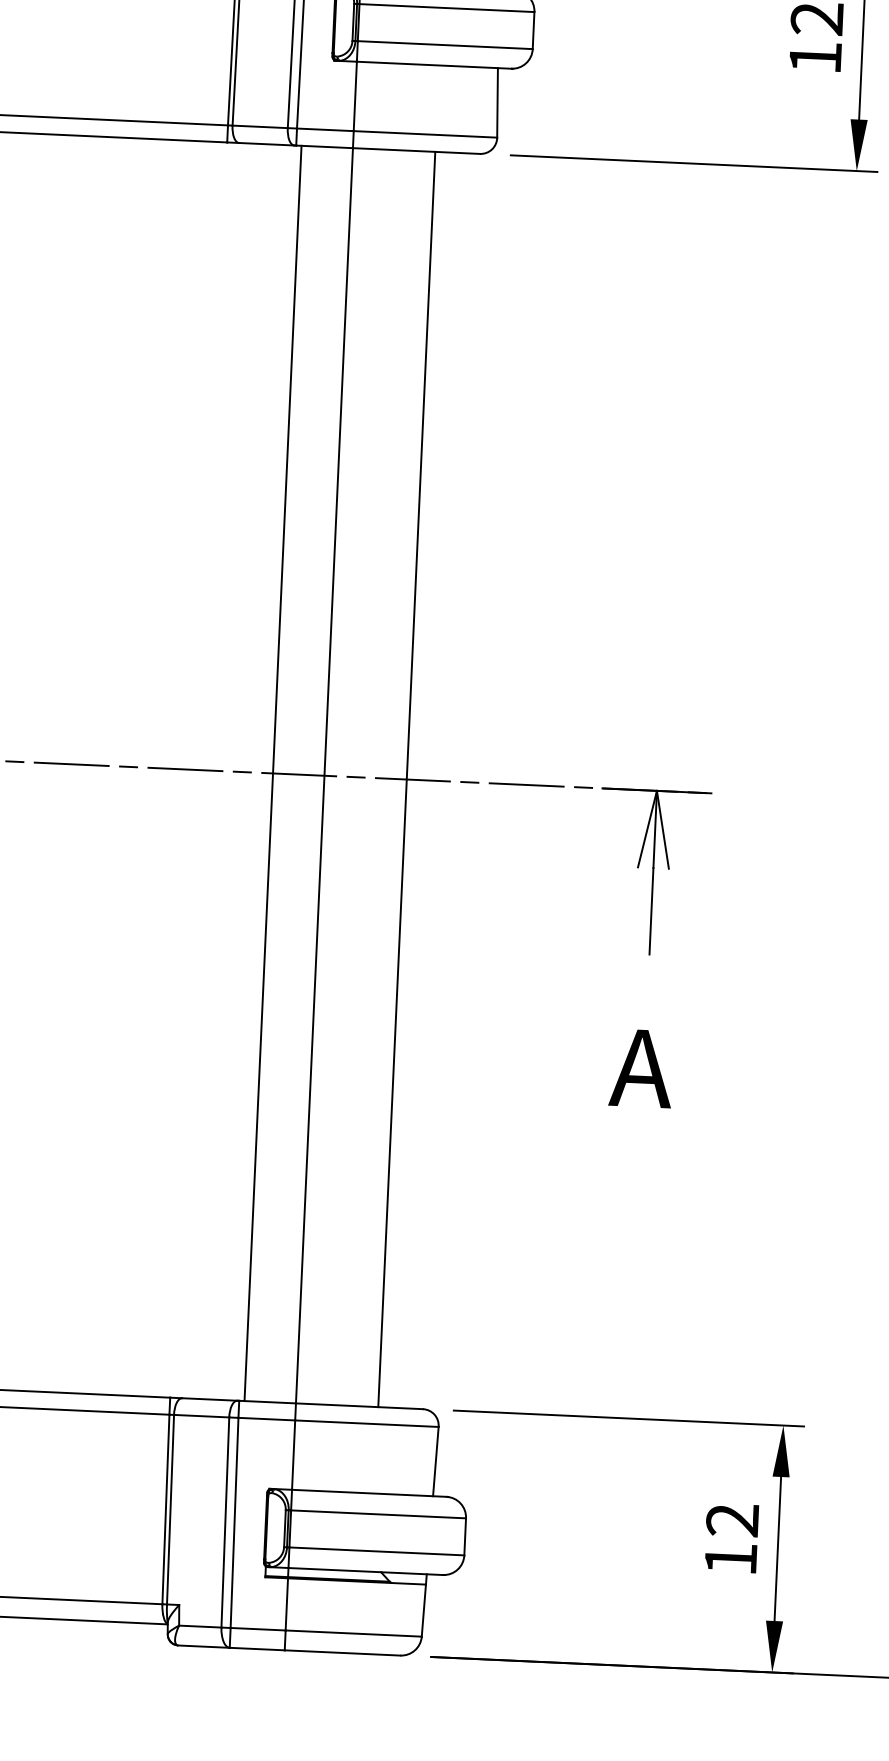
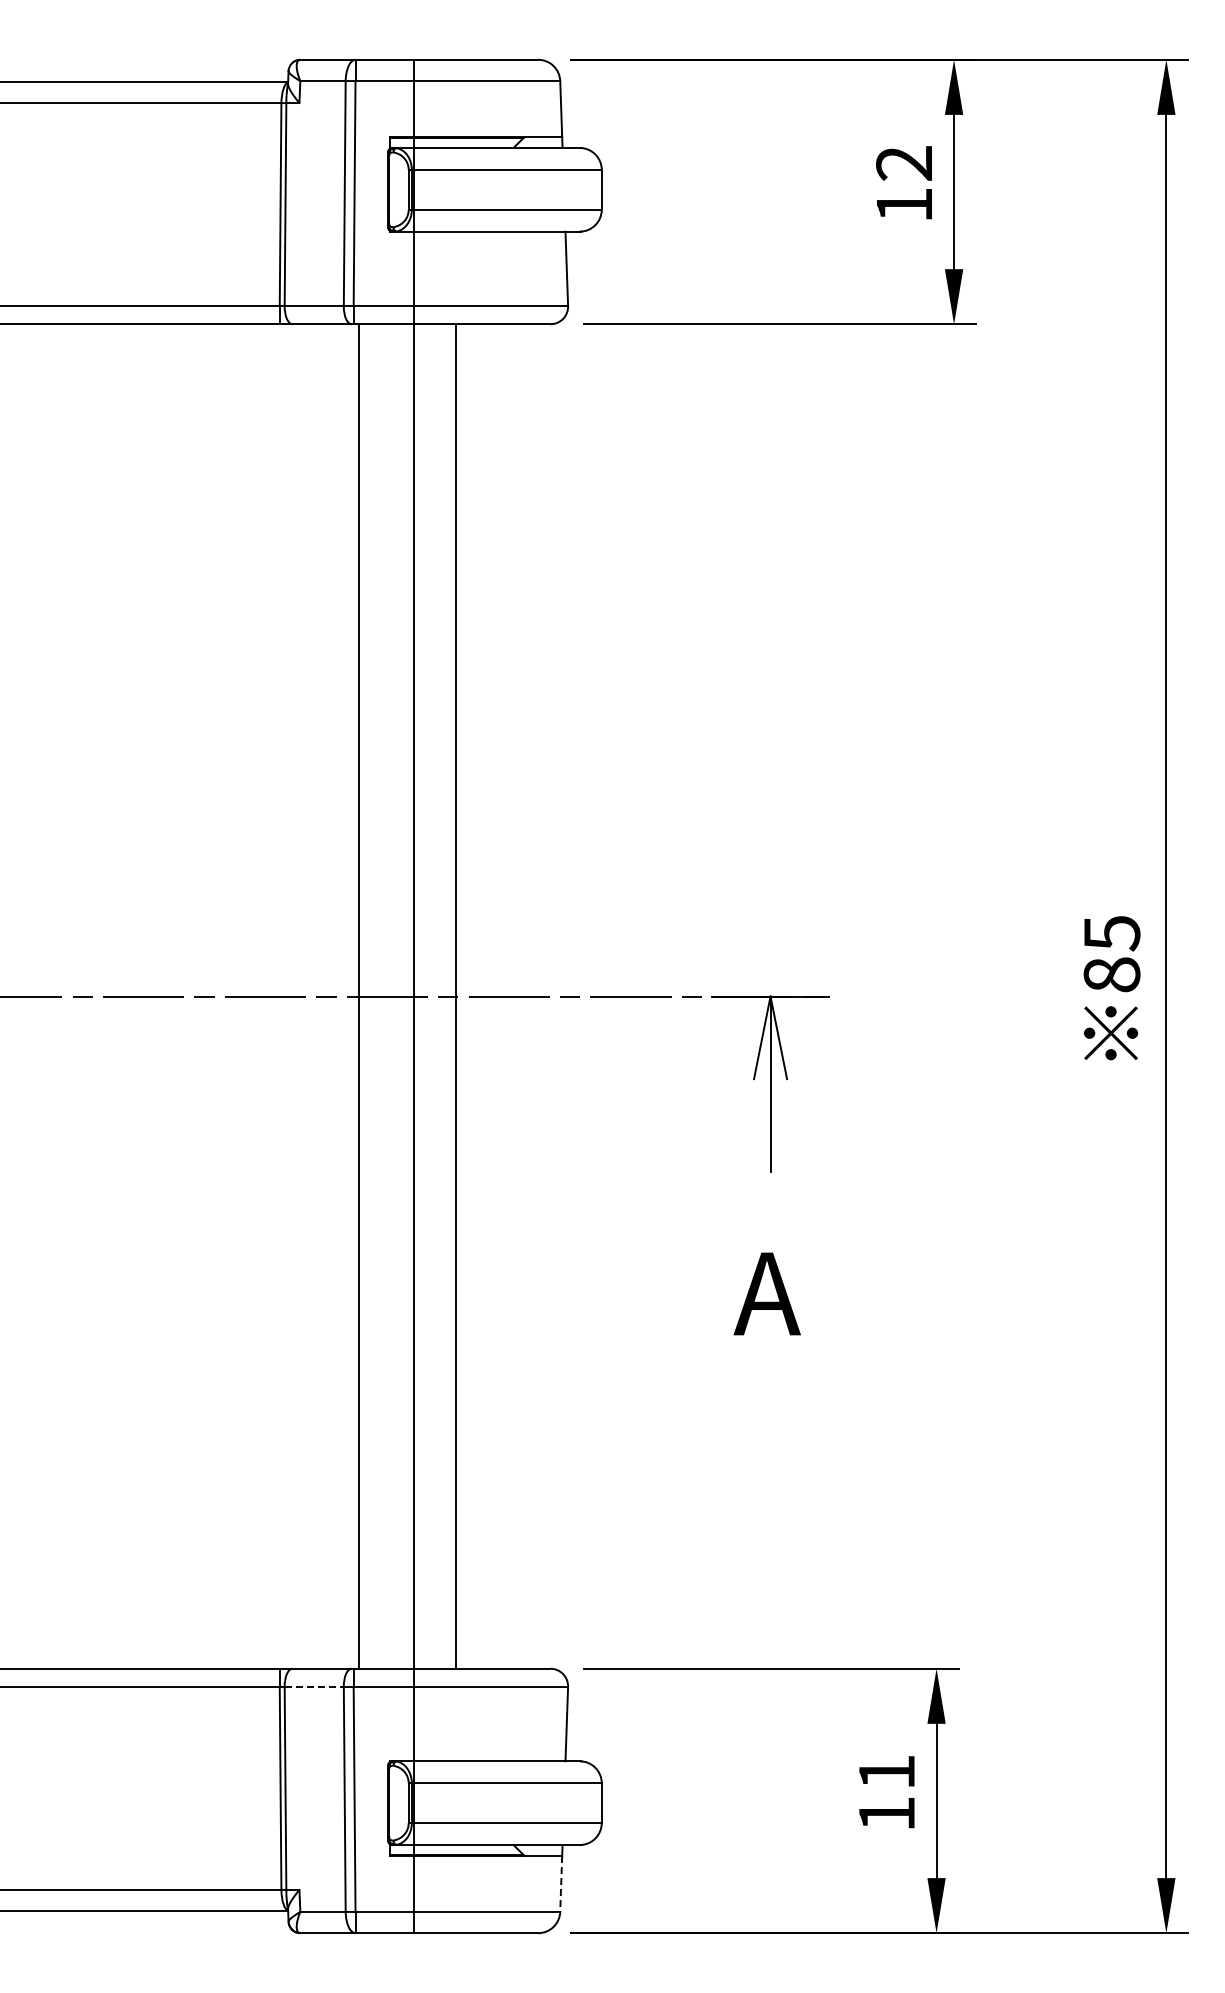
line: (406, 779) -> (455, 996), moved
line: (201, 1415) -> (314, 1686), solid -> dashed
text: (732, 1520) -> (886, 1772), 12 -> 11
line: (424, 1611) -> (561, 1884), solid -> dashed

